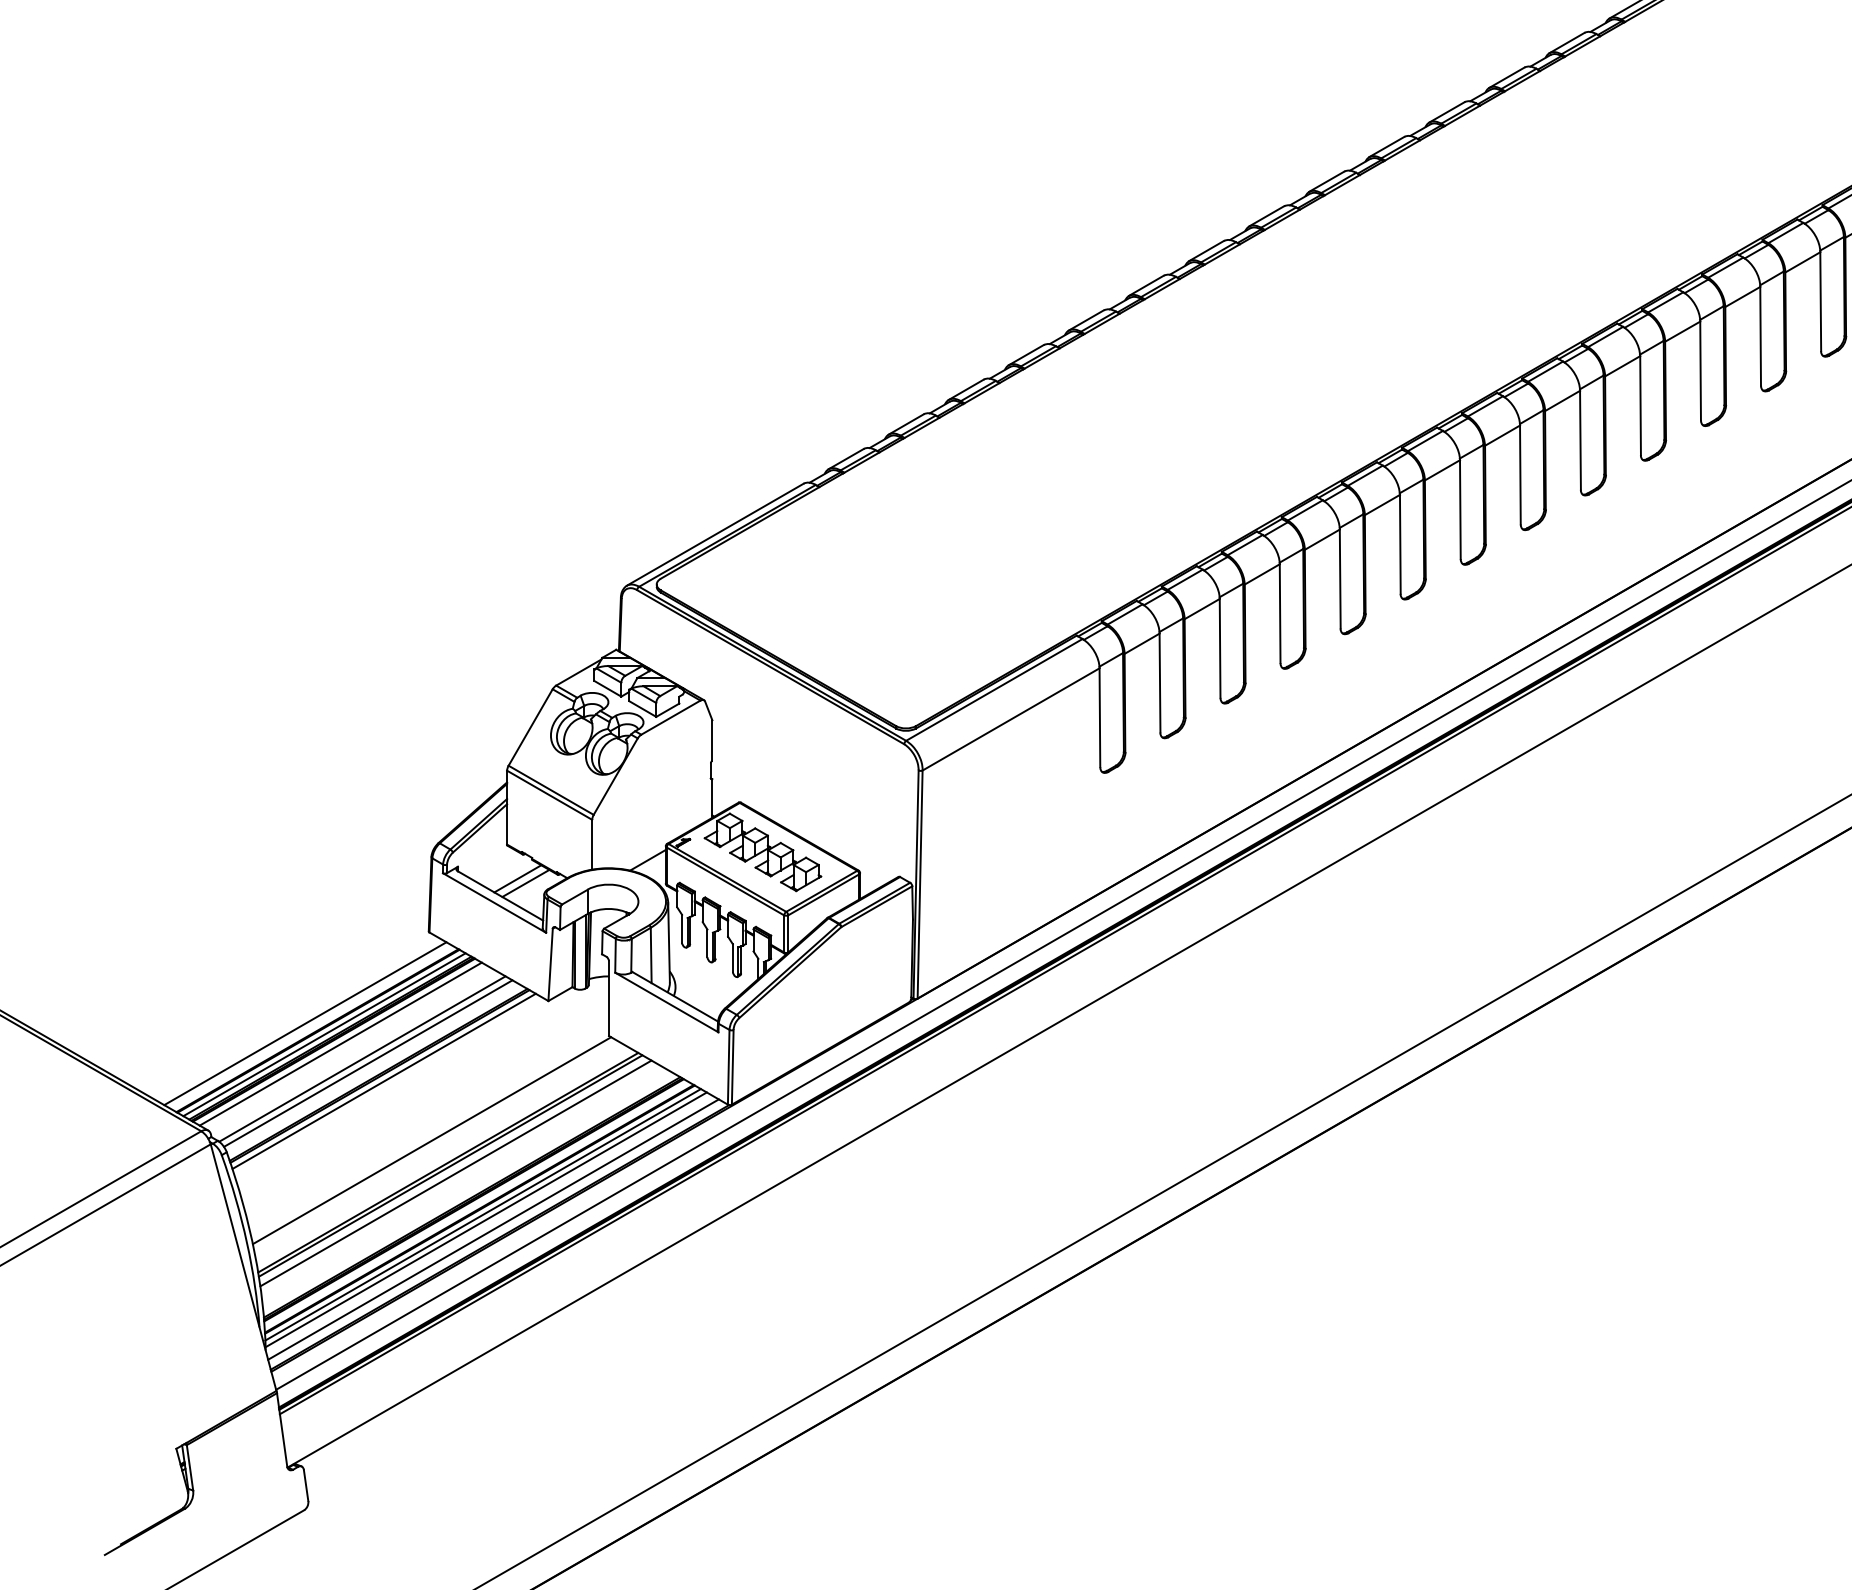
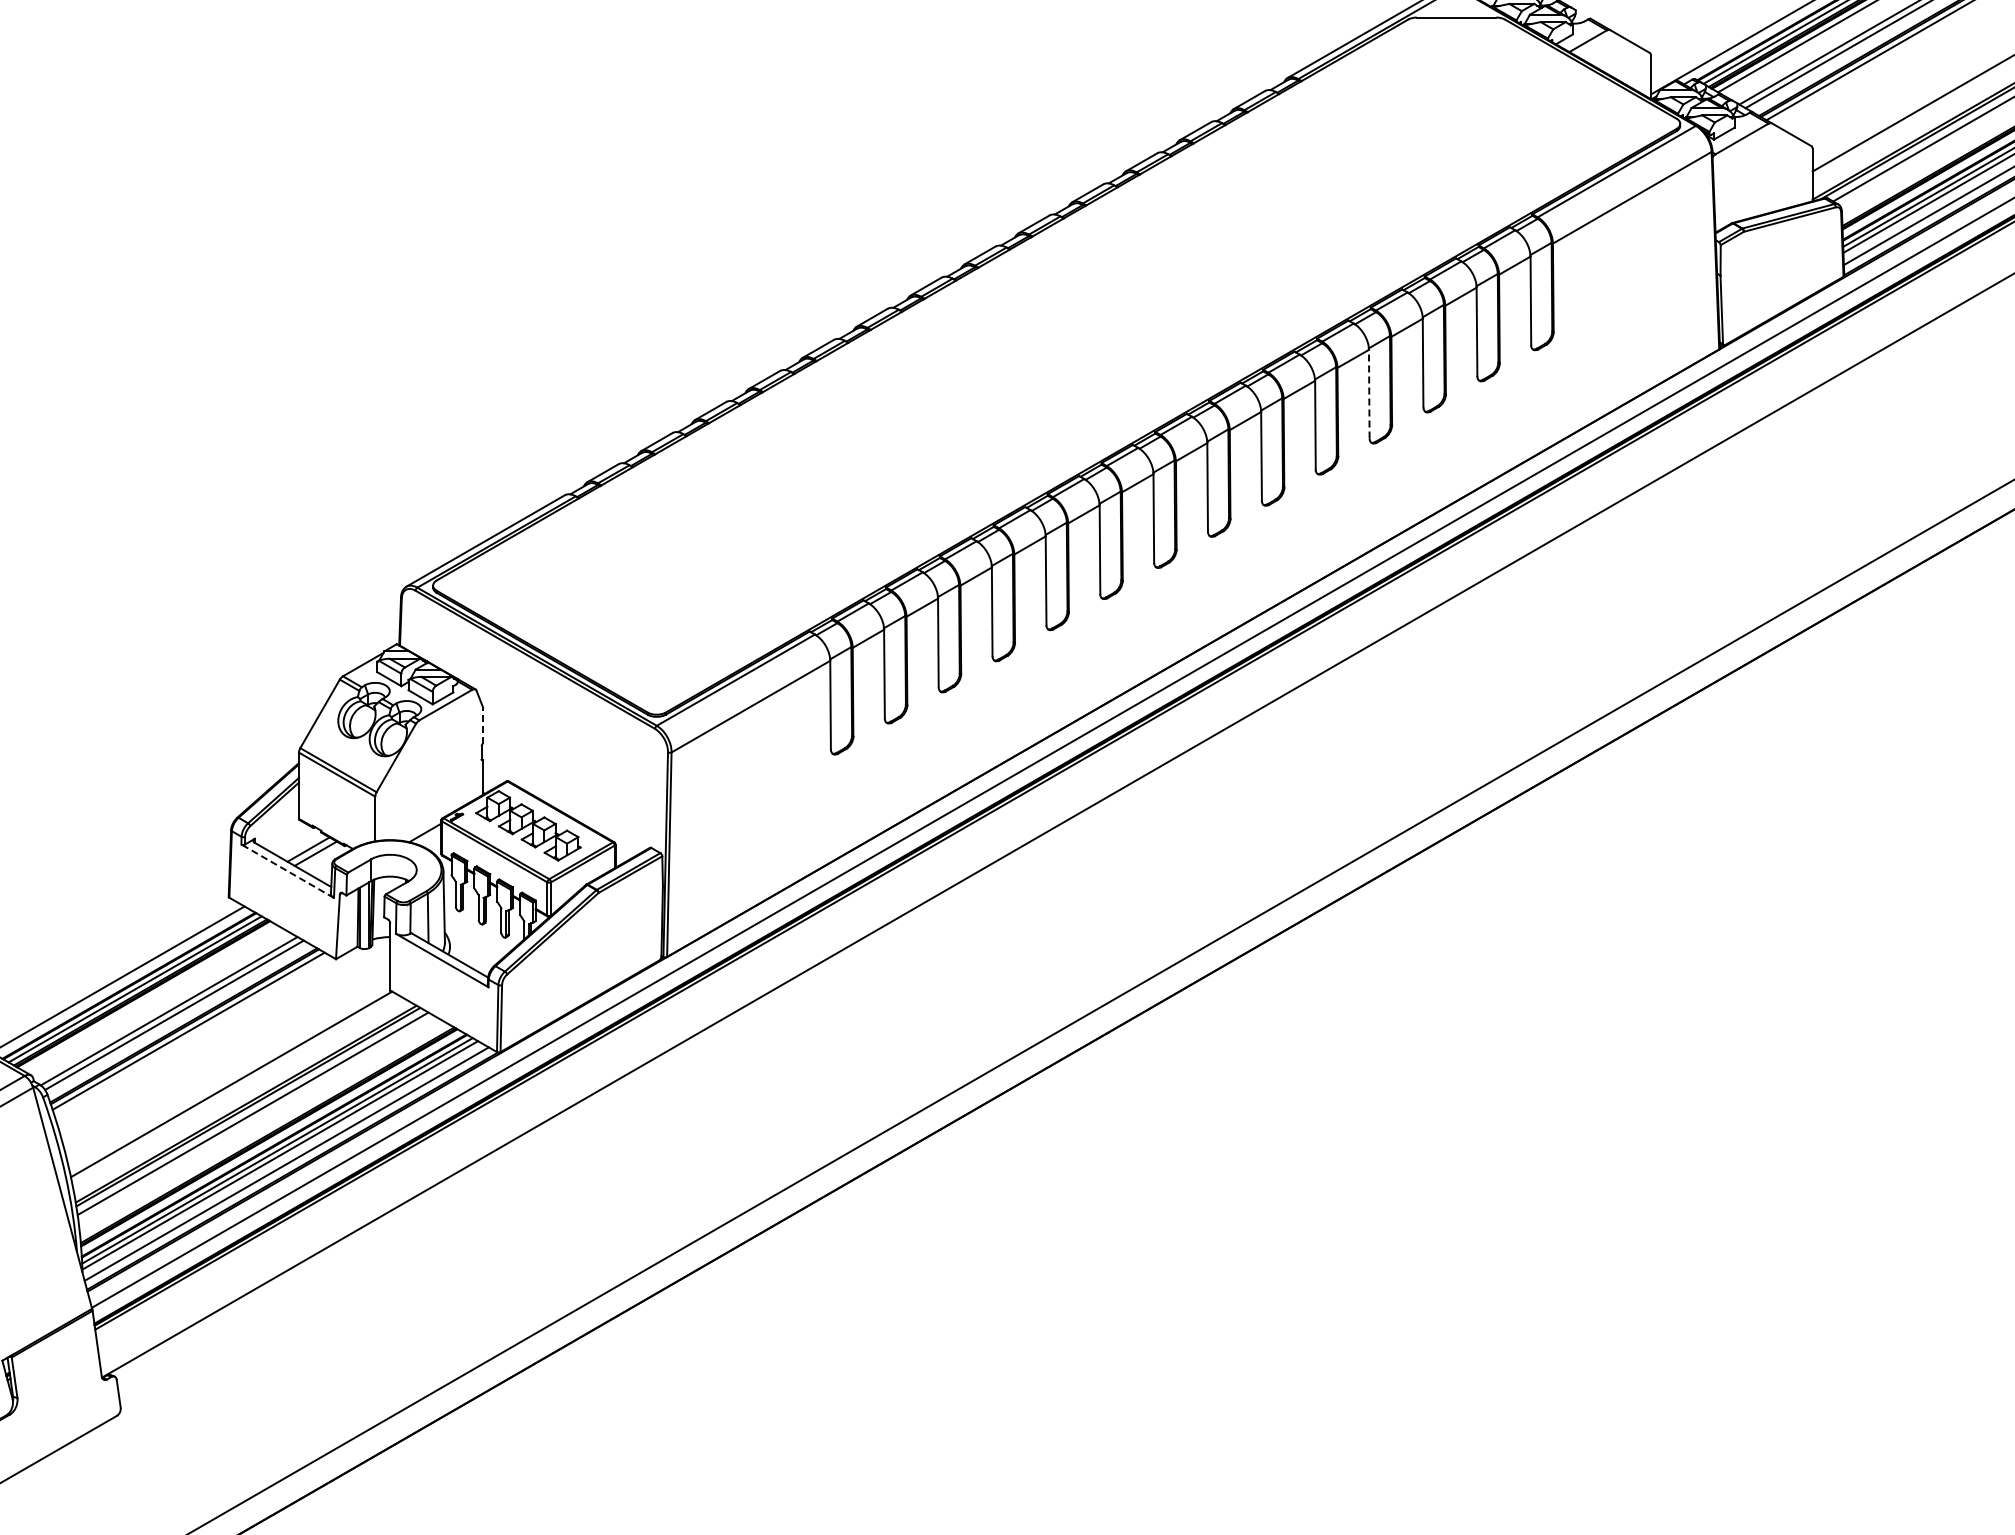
line: (1700, 370) -> (1369, 393), solid -> dashed
line: (712, 740) -> (483, 725), solid -> dashed
line: (494, 903) -> (287, 871), solid -> dashed
line: (340, 1043) -> (149, 997), removed

